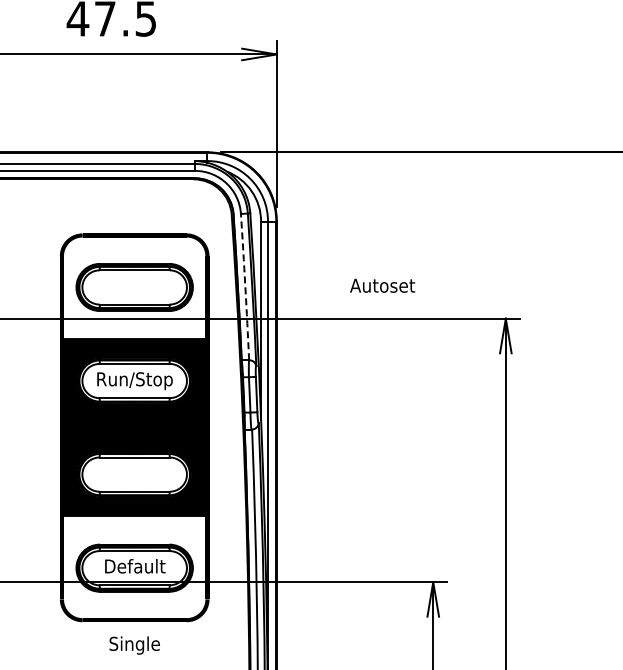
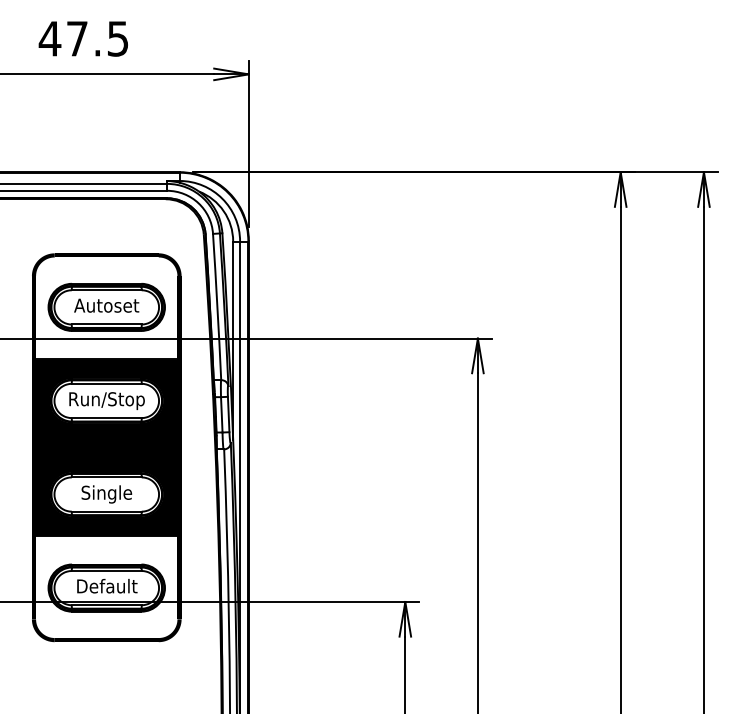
text: (382, 285) -> (106, 305), moved
arc: (245, 287) -> (217, 307), dashed -> solid
text: (134, 645) -> (106, 494), moved

